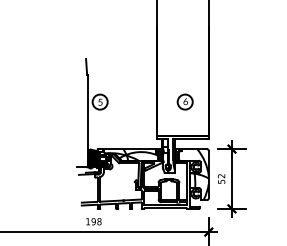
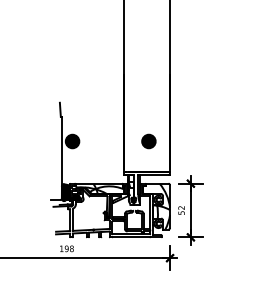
fill: (100, 102) -> (72, 141), added
fill: (184, 102) -> (148, 141), added

